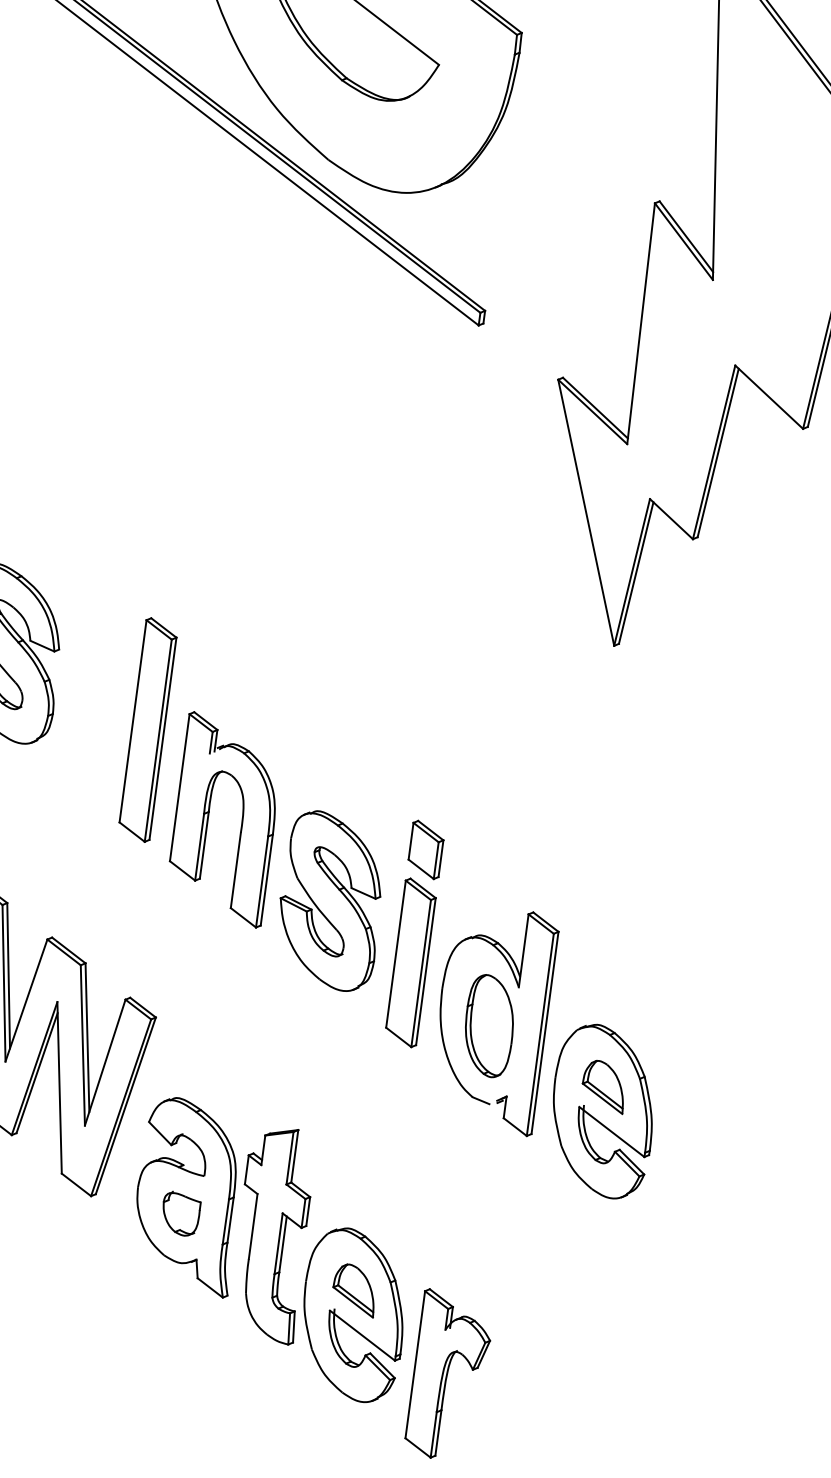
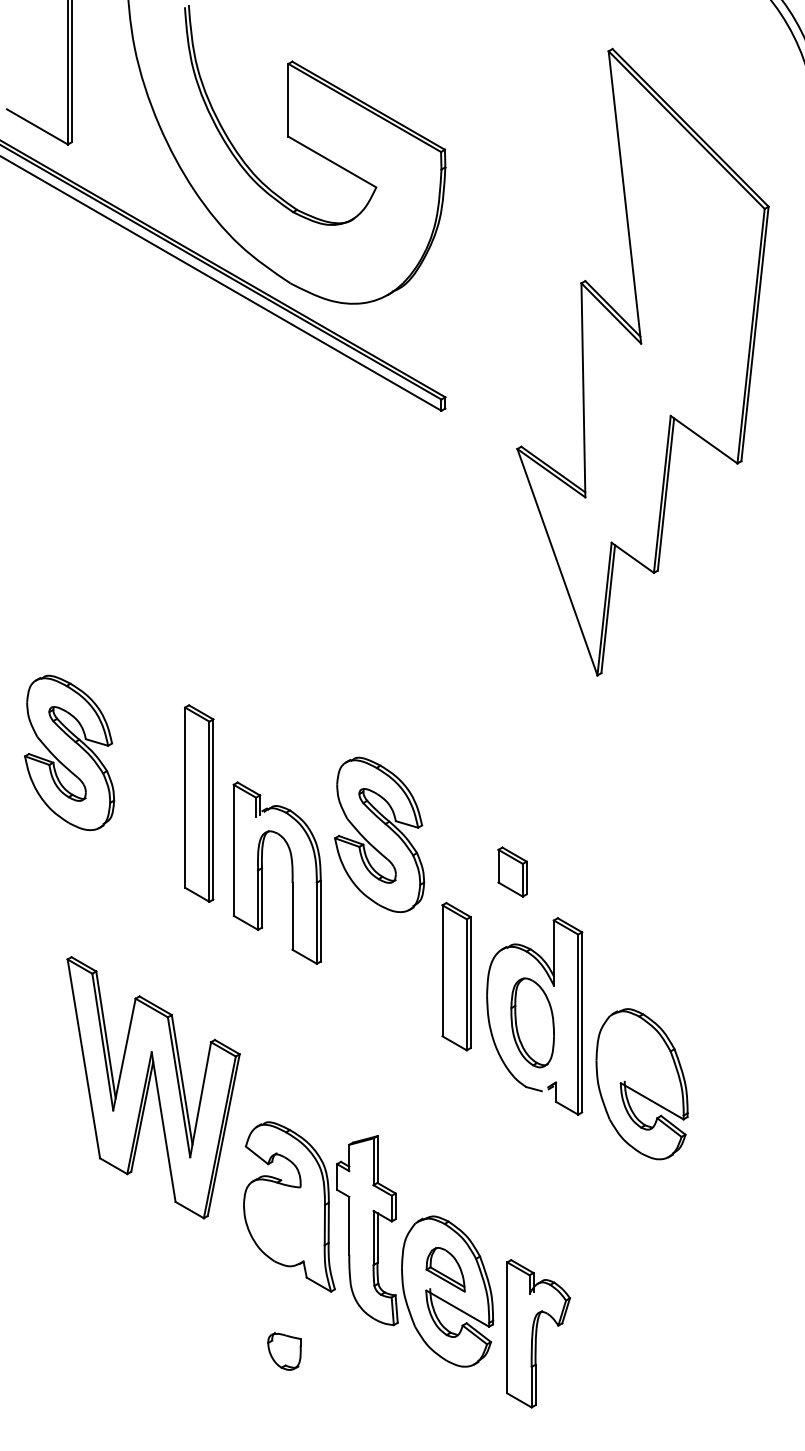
part: (425, 849) -> (512, 871), moved
part: (331, 900) -> (379, 834), moved
part: (604, 1086) -> (640, 1062), removed
part: (180, 1214) -> (284, 1351), moved

